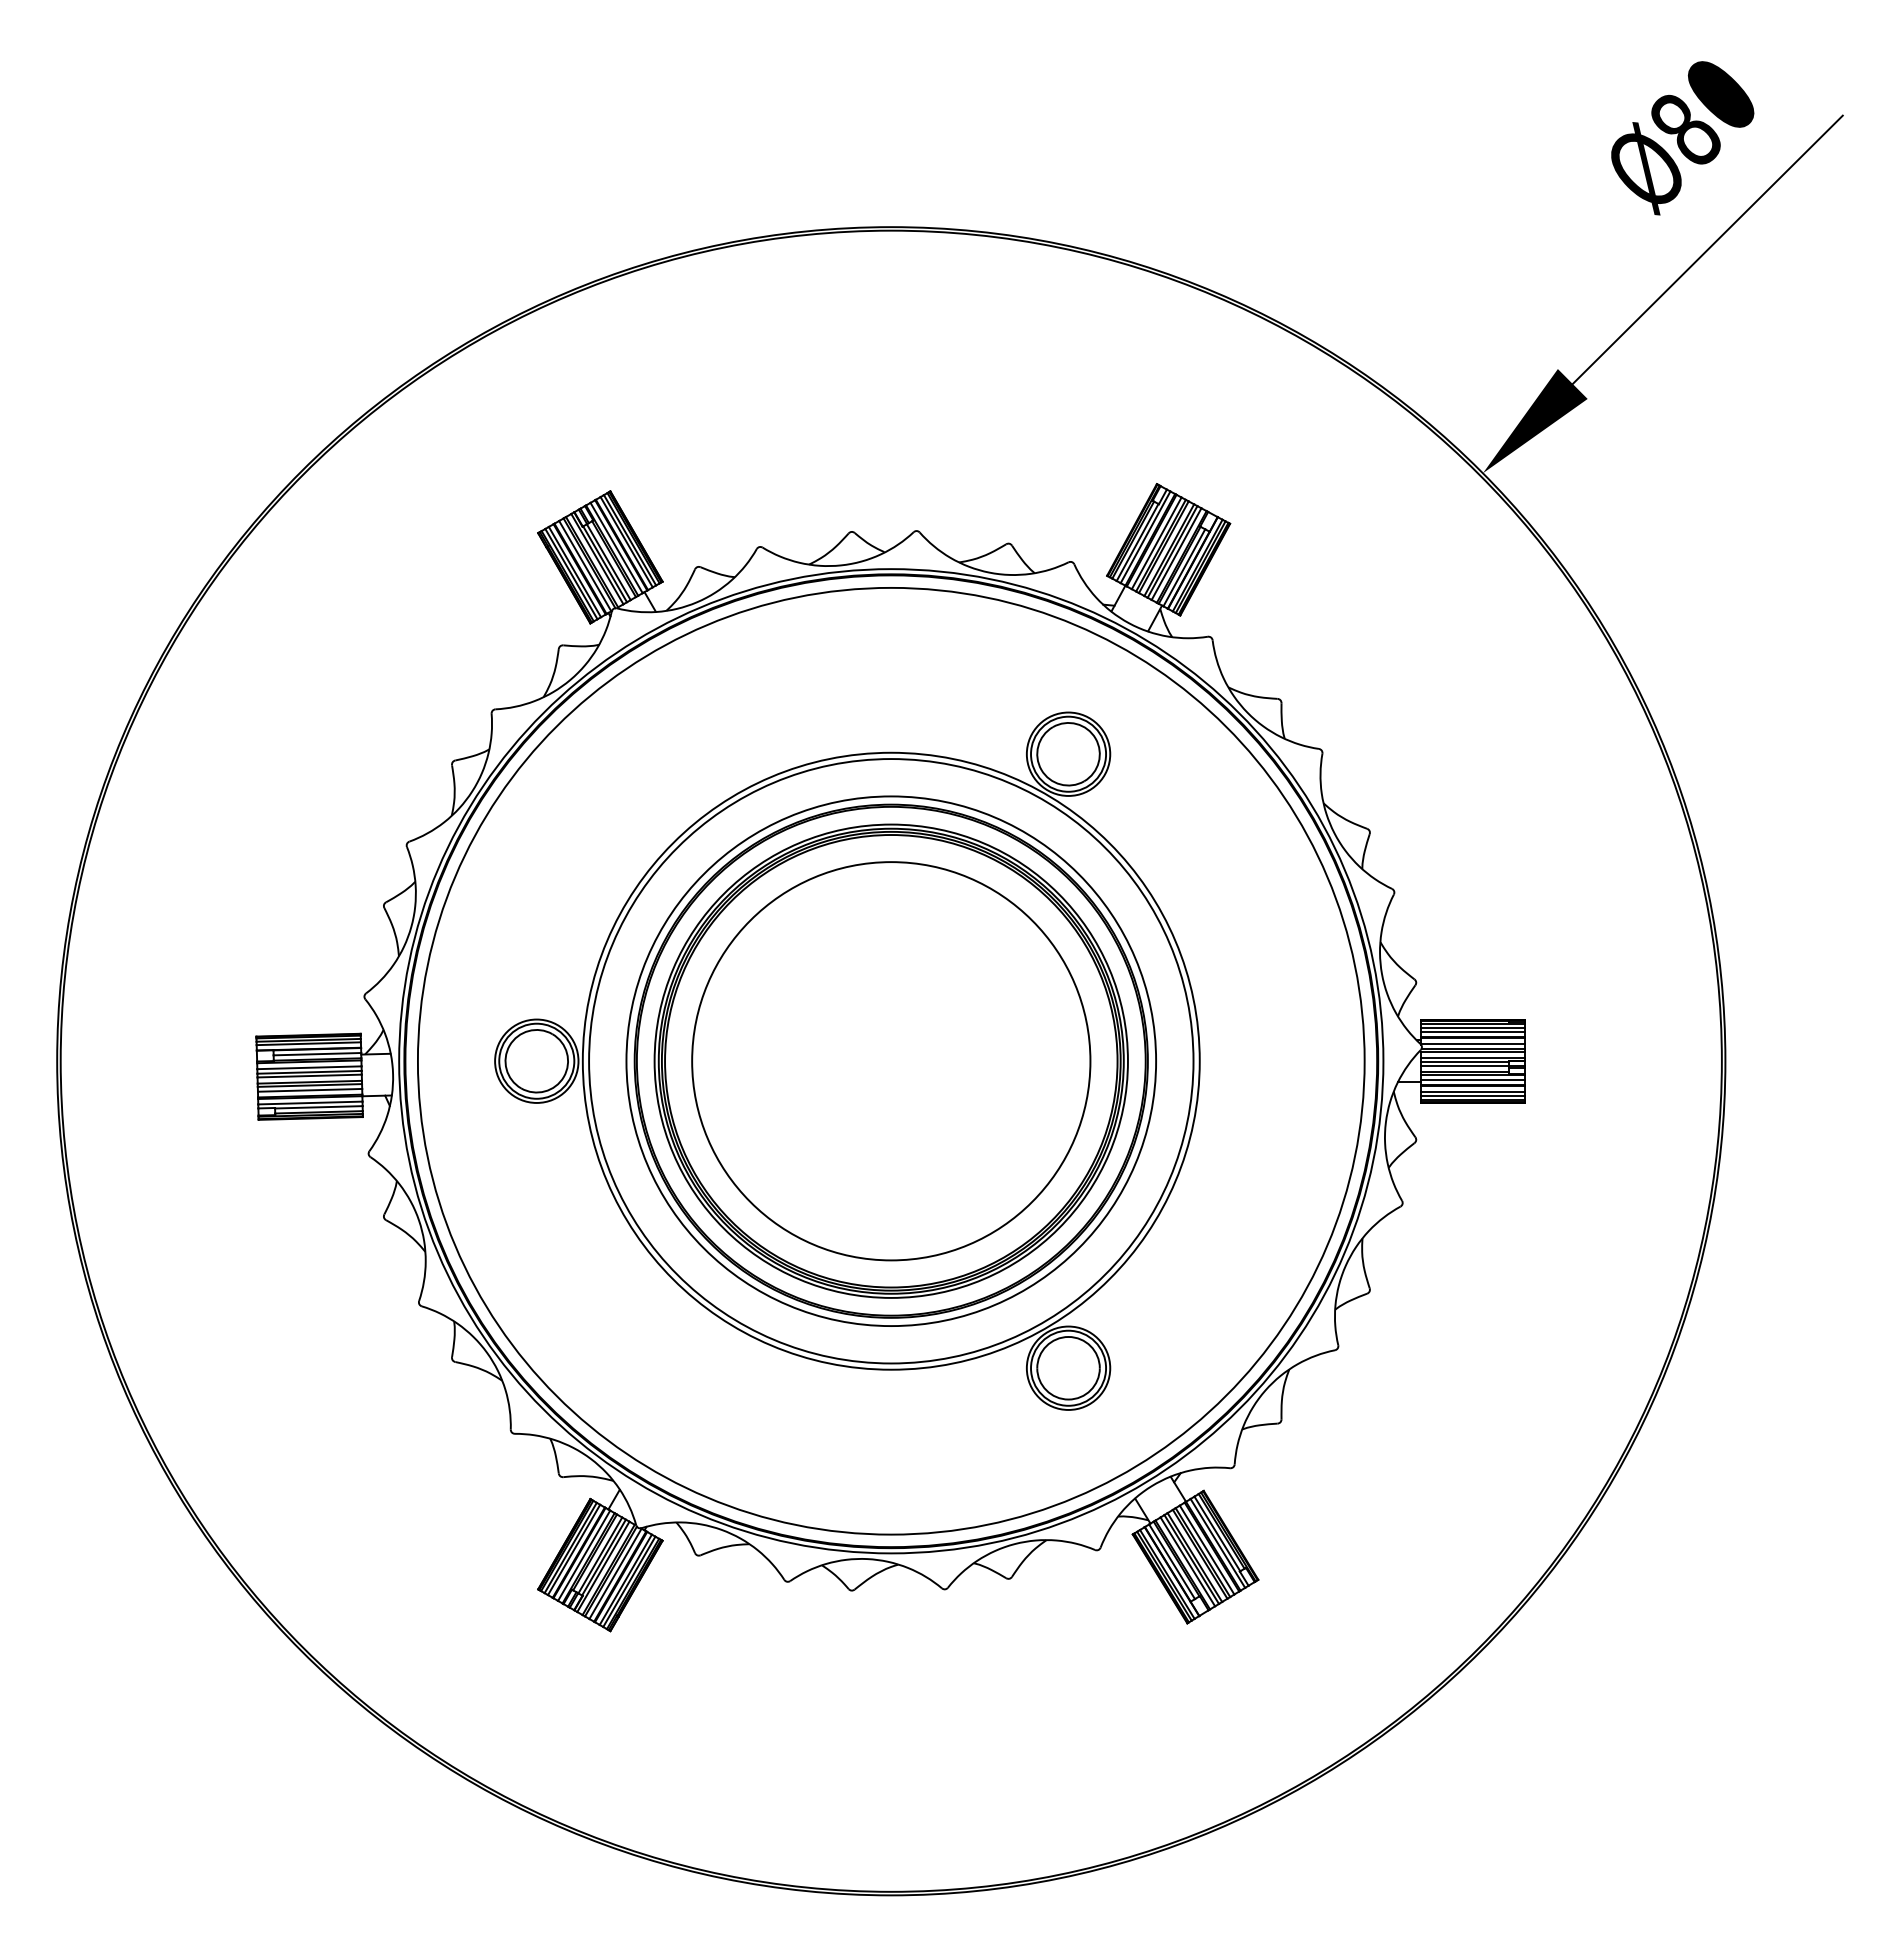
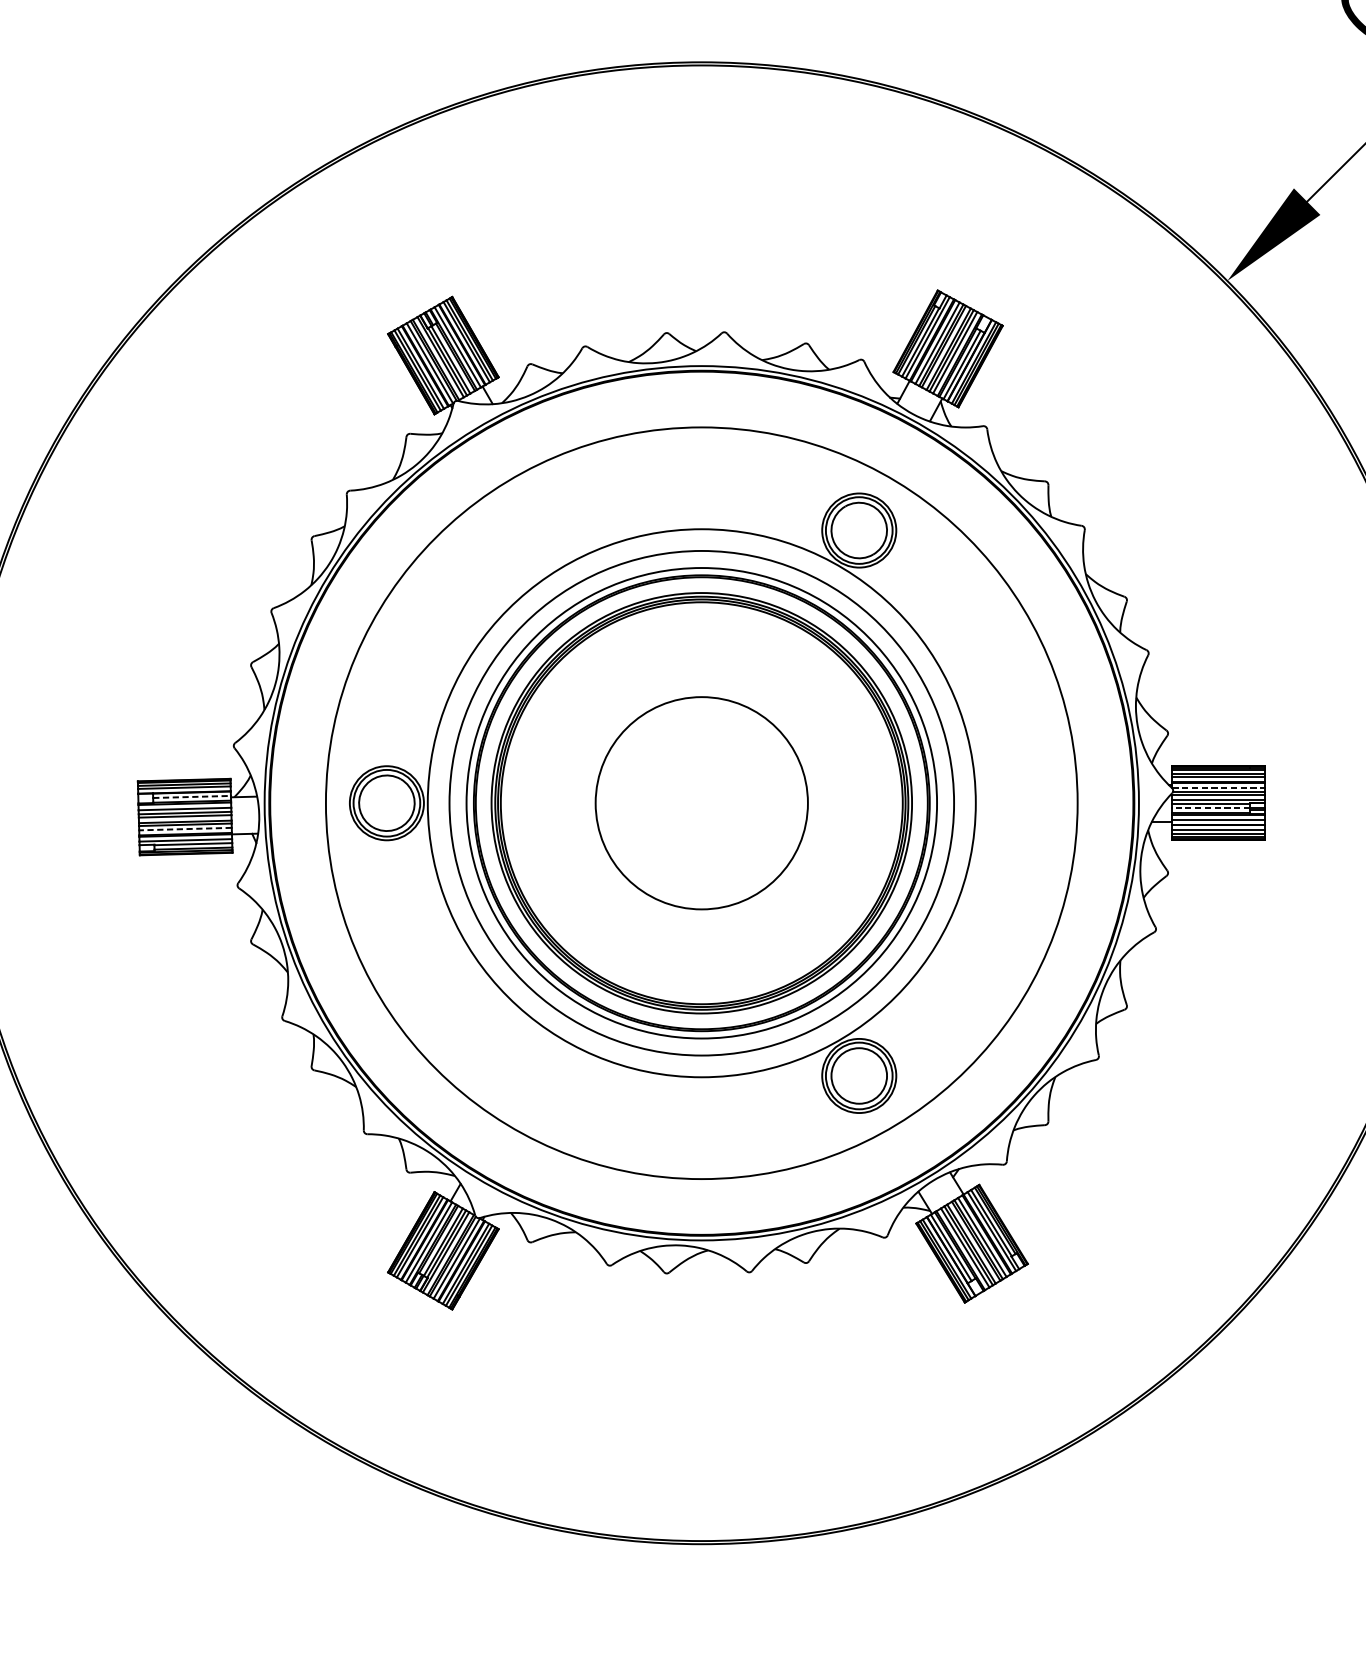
line: (1473, 1043) -> (1218, 787), solid -> dashed
line: (317, 1054) -> (192, 797), solid -> dashed
circle: (890, 1060) -> (701, 802), size x0.6
circle: (891, 1061) -> (701, 803), size x0.6
circle: (891, 1061) -> (701, 803), size x1.4
line: (1464, 1066) -> (1210, 807), solid -> dashed
line: (309, 1090) -> (185, 829), solid -> dashed

